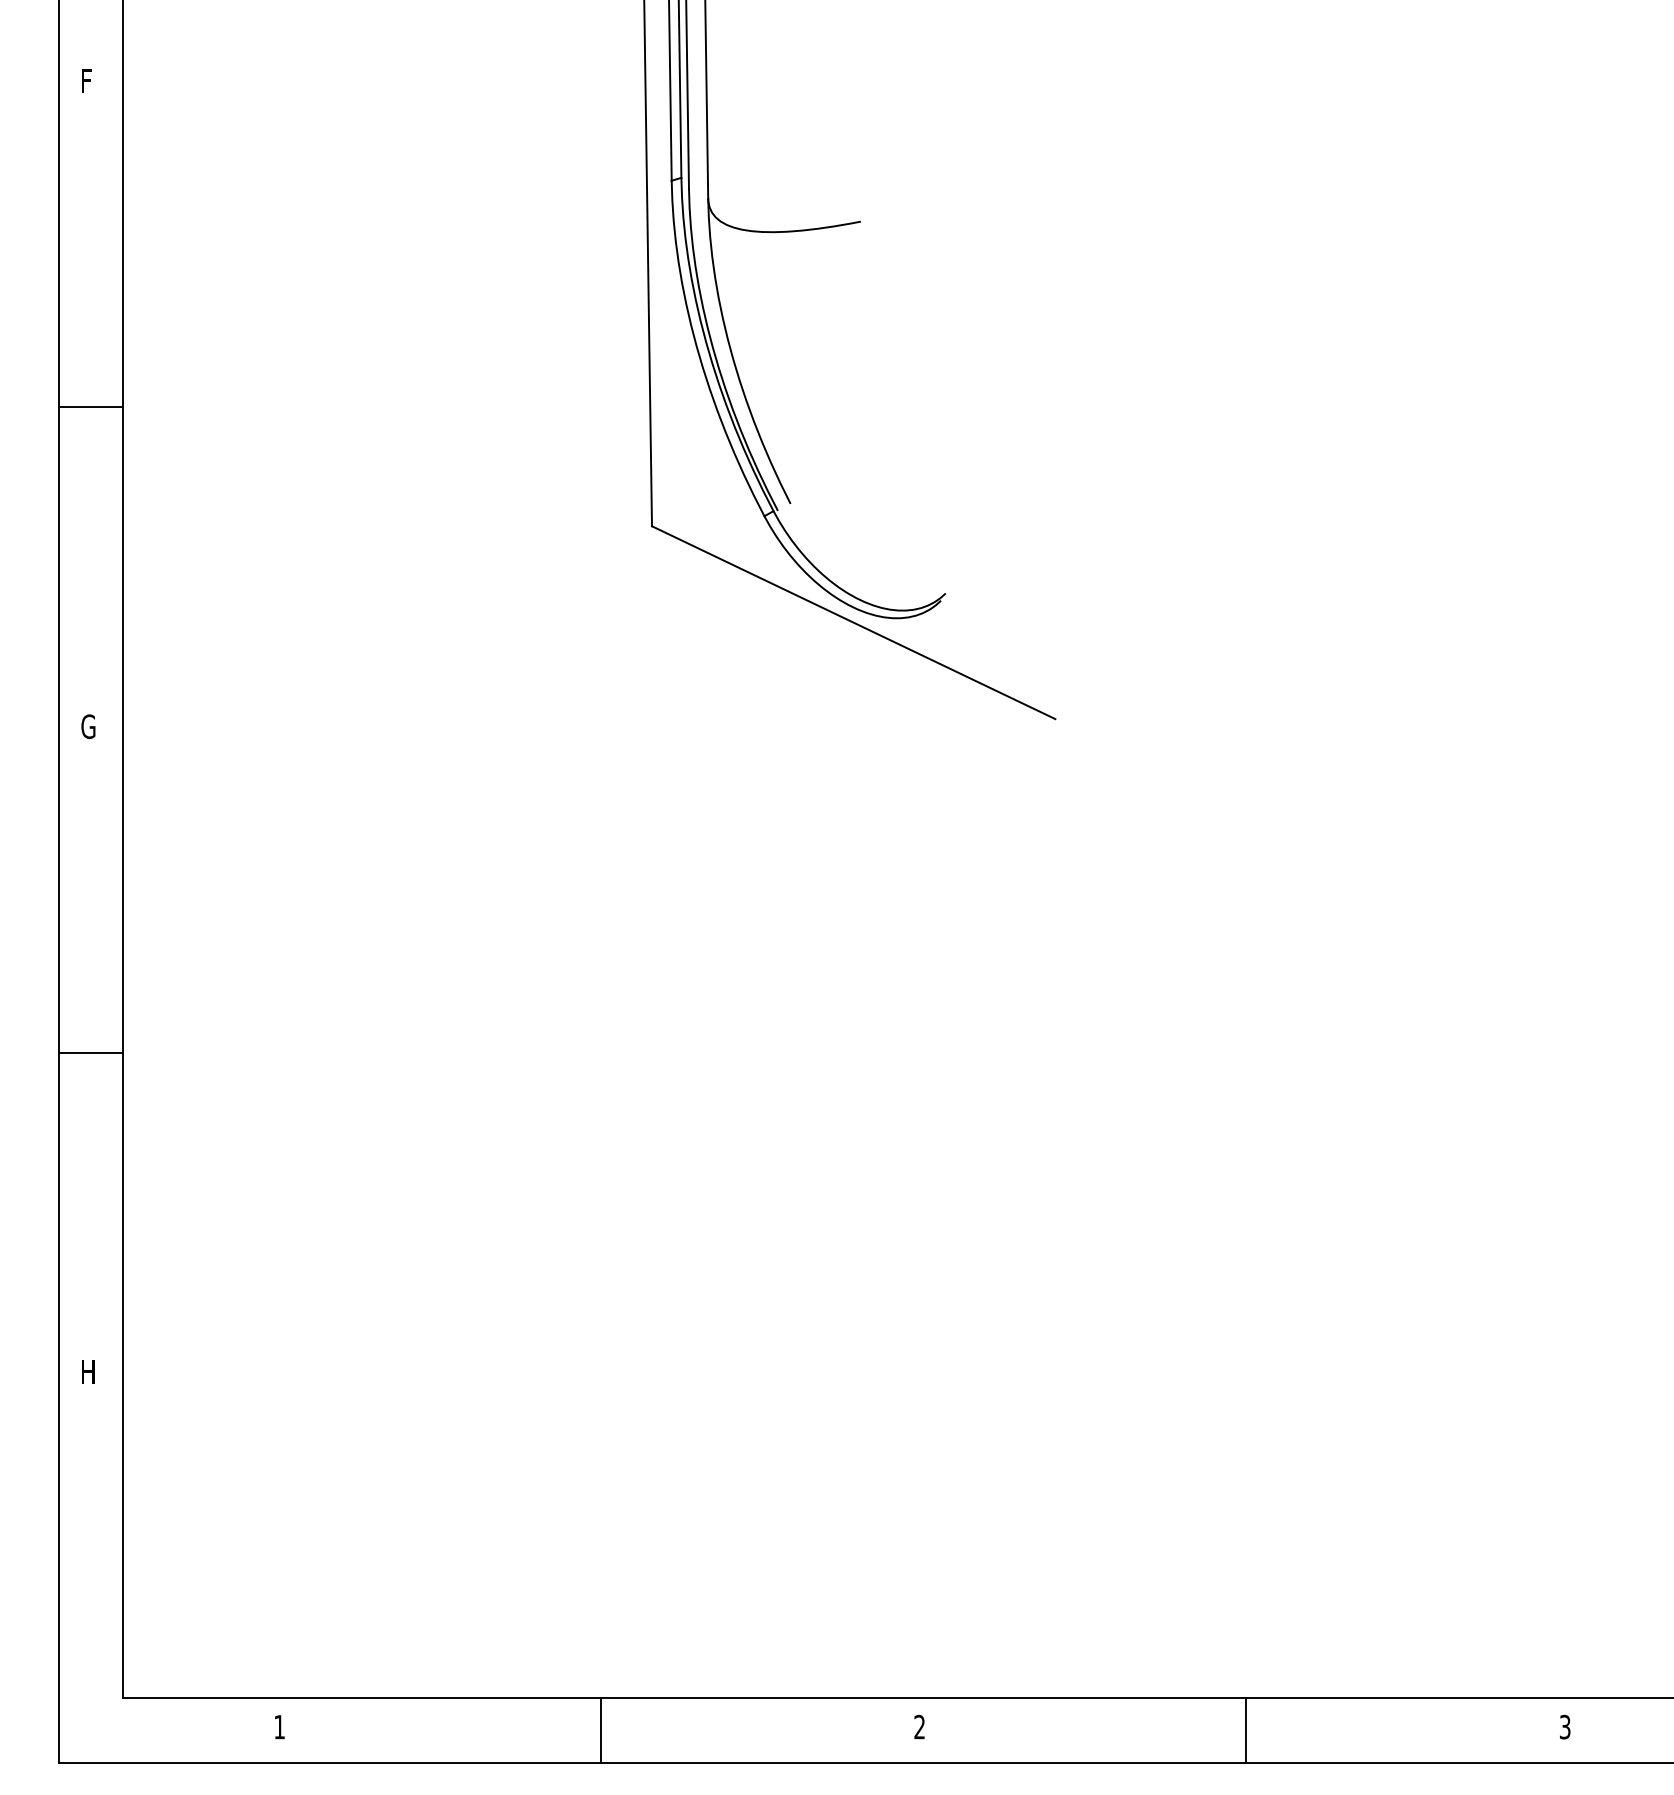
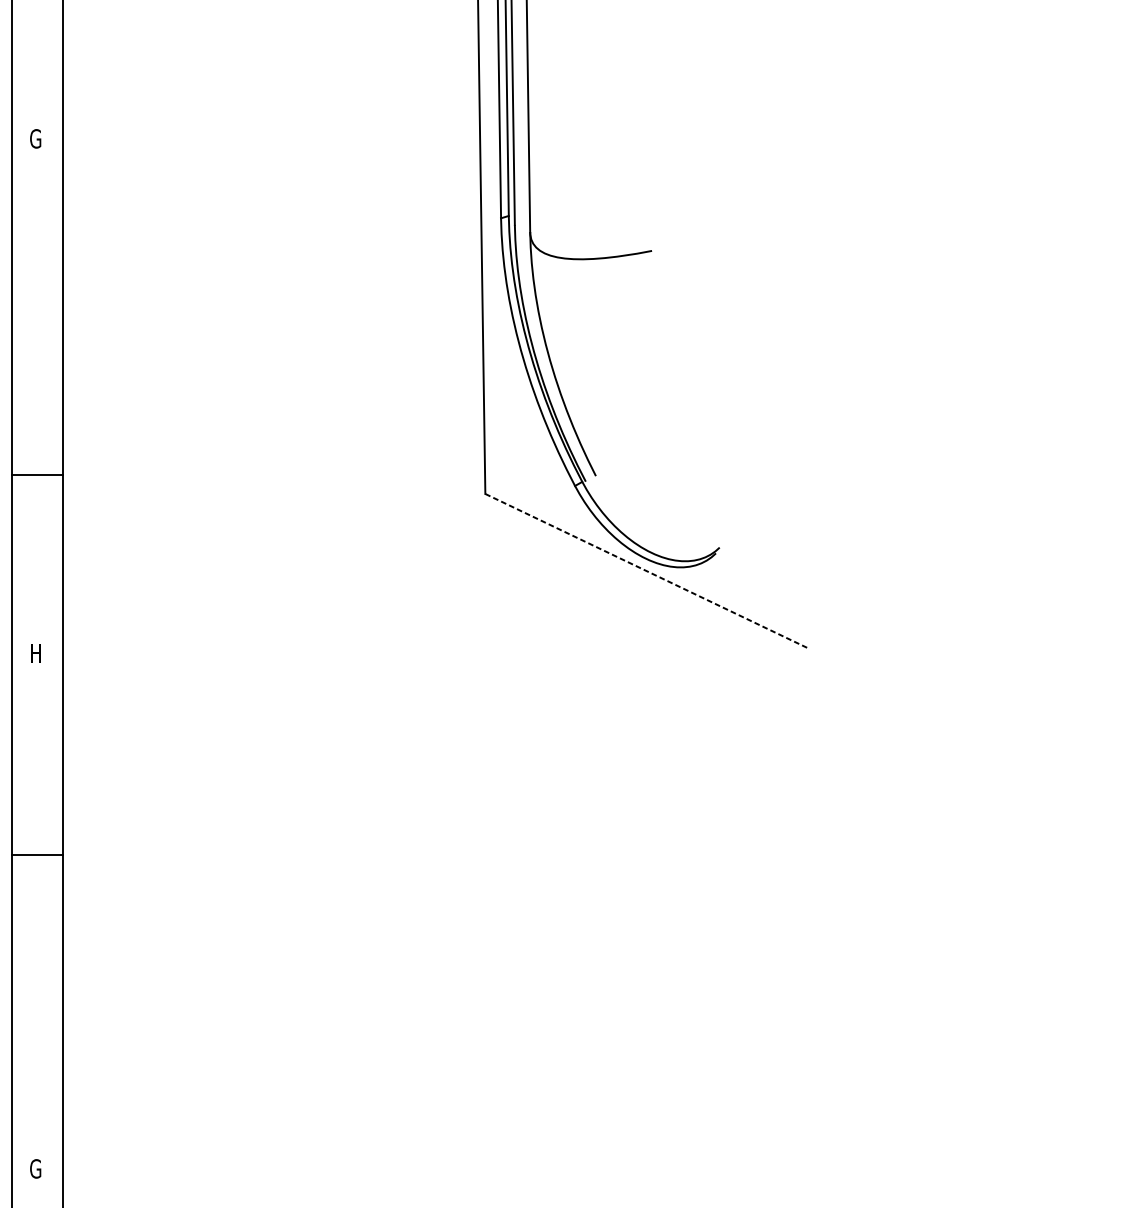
text: (88, 80) -> (35, 138), F -> G
line: (90, 407) -> (37, 475), moved
line: (853, 622) -> (646, 570), solid -> dashed
text: (88, 726) -> (35, 653), G -> H
line: (90, 1052) -> (37, 854), moved
text: (88, 1371) -> (35, 1168), H -> G

